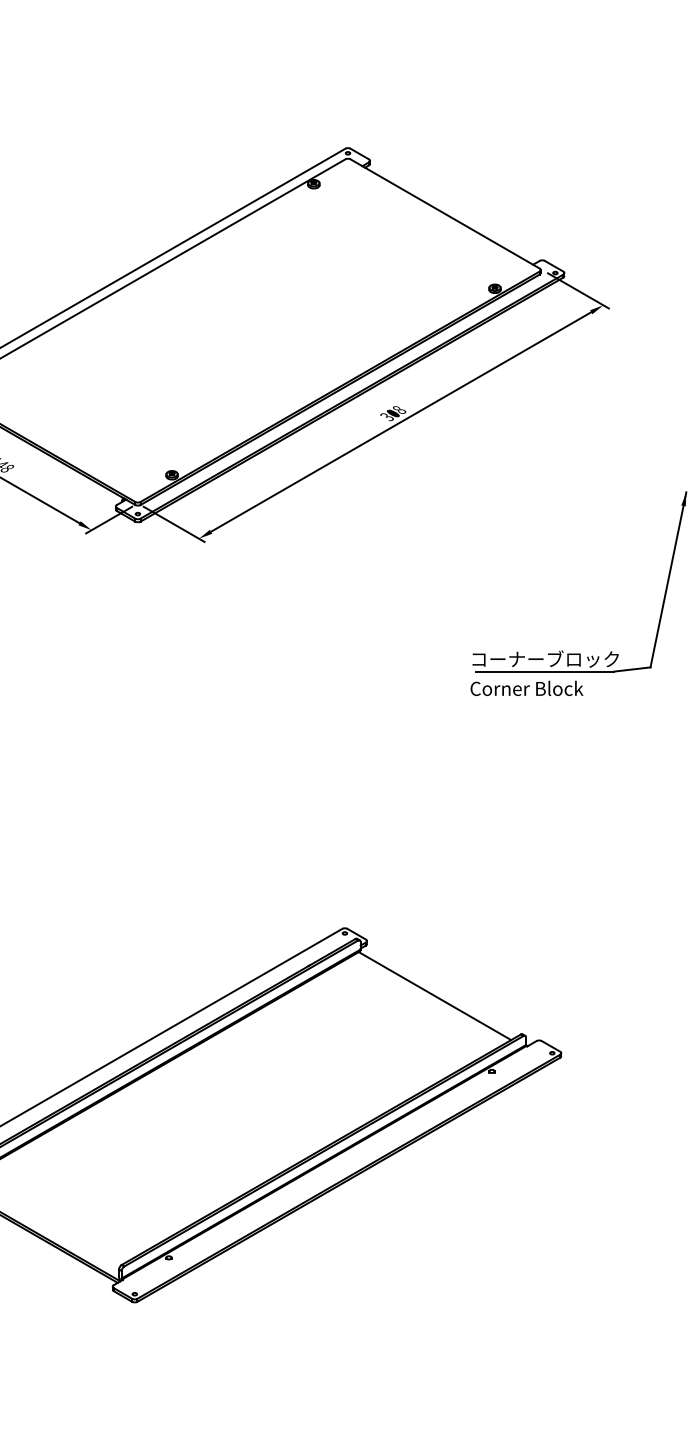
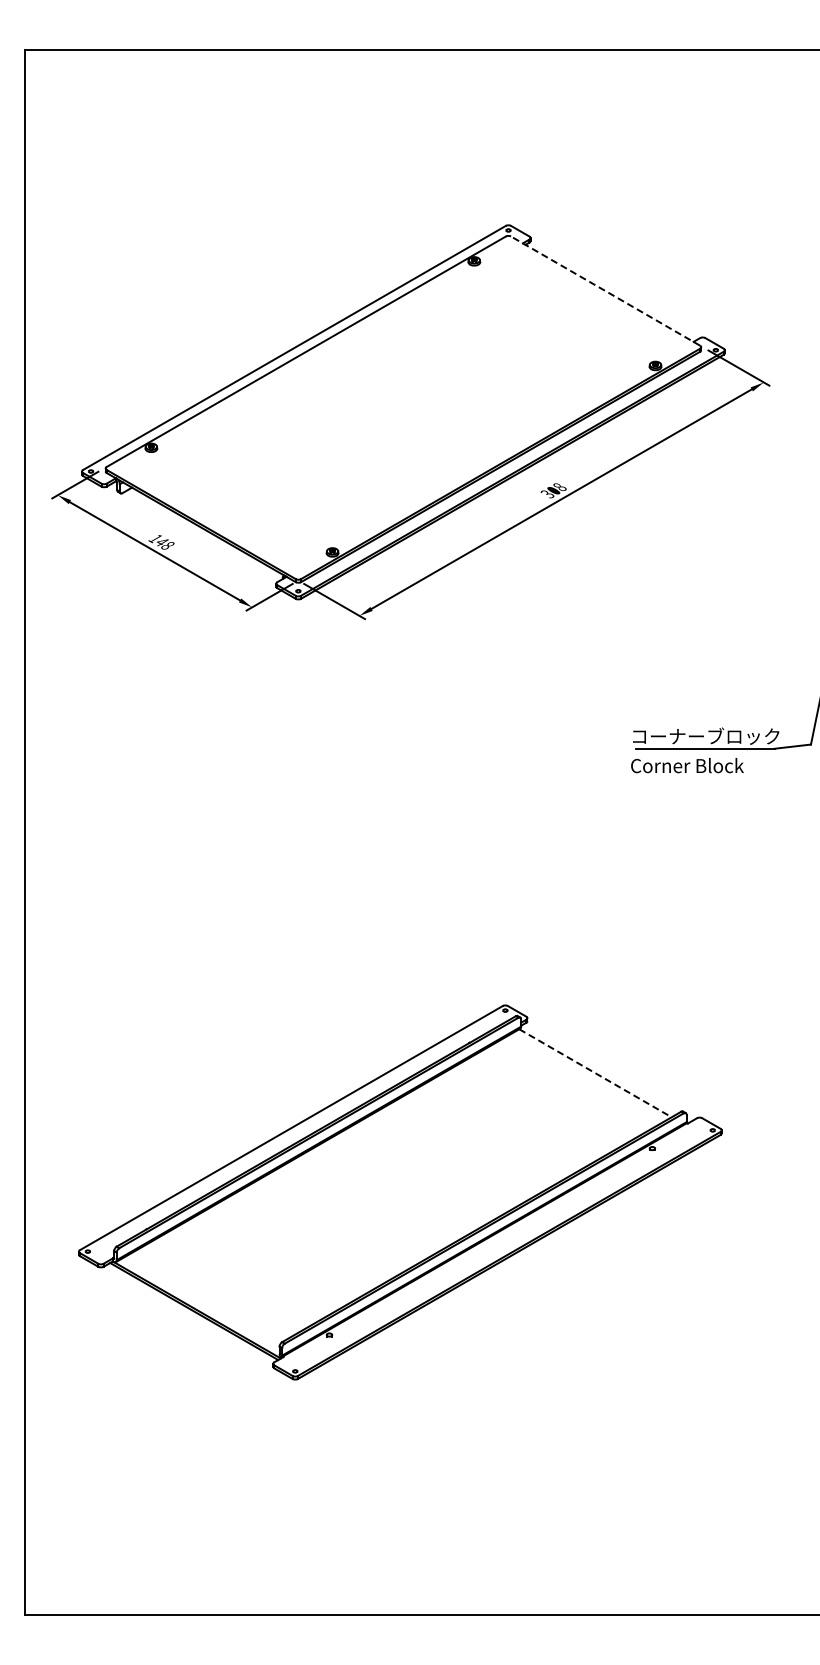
line: (445, 213) -> (605, 290), solid -> dashed
line: (435, 996) -> (595, 1073), solid -> dashed

